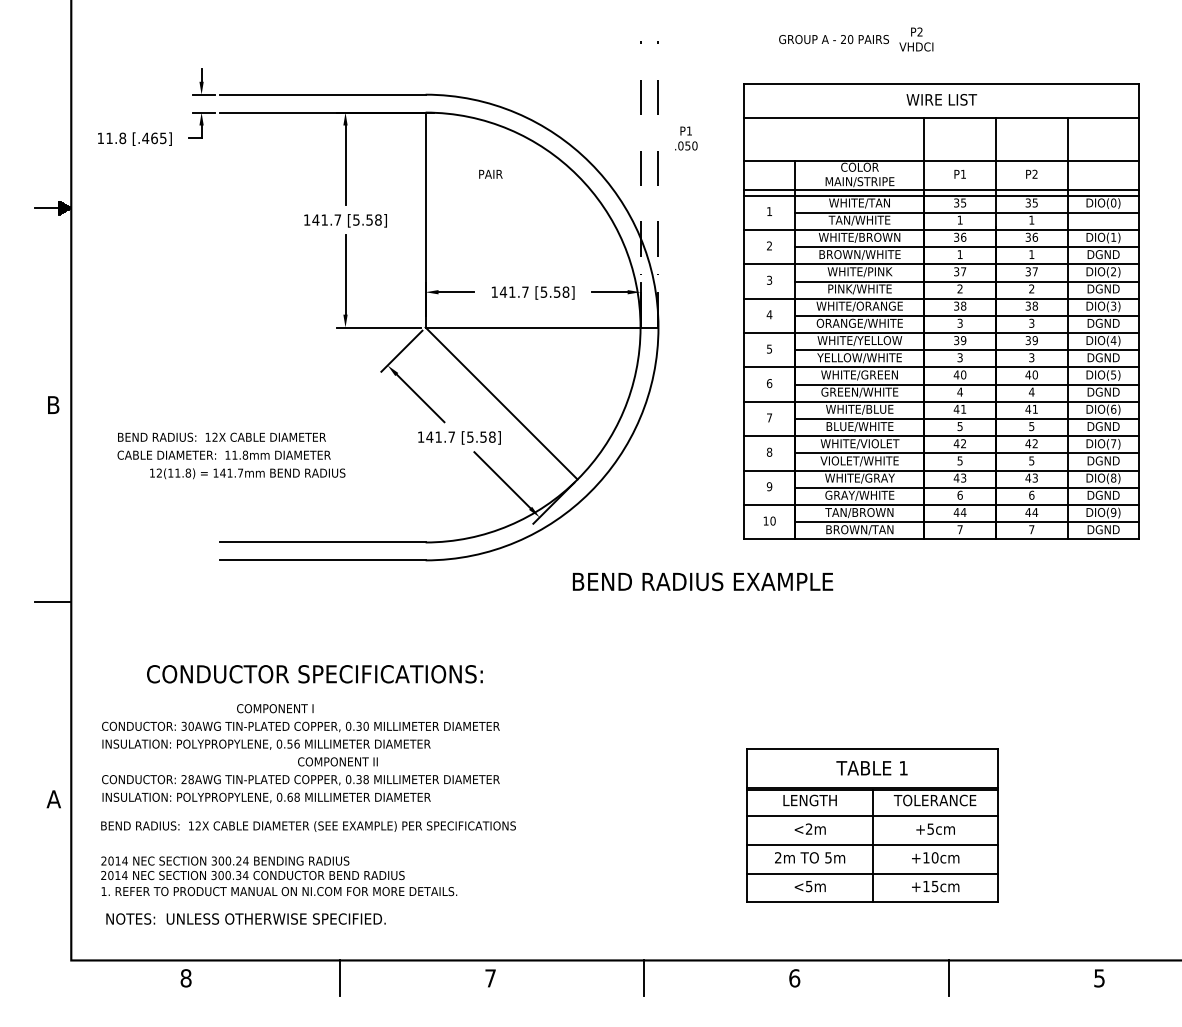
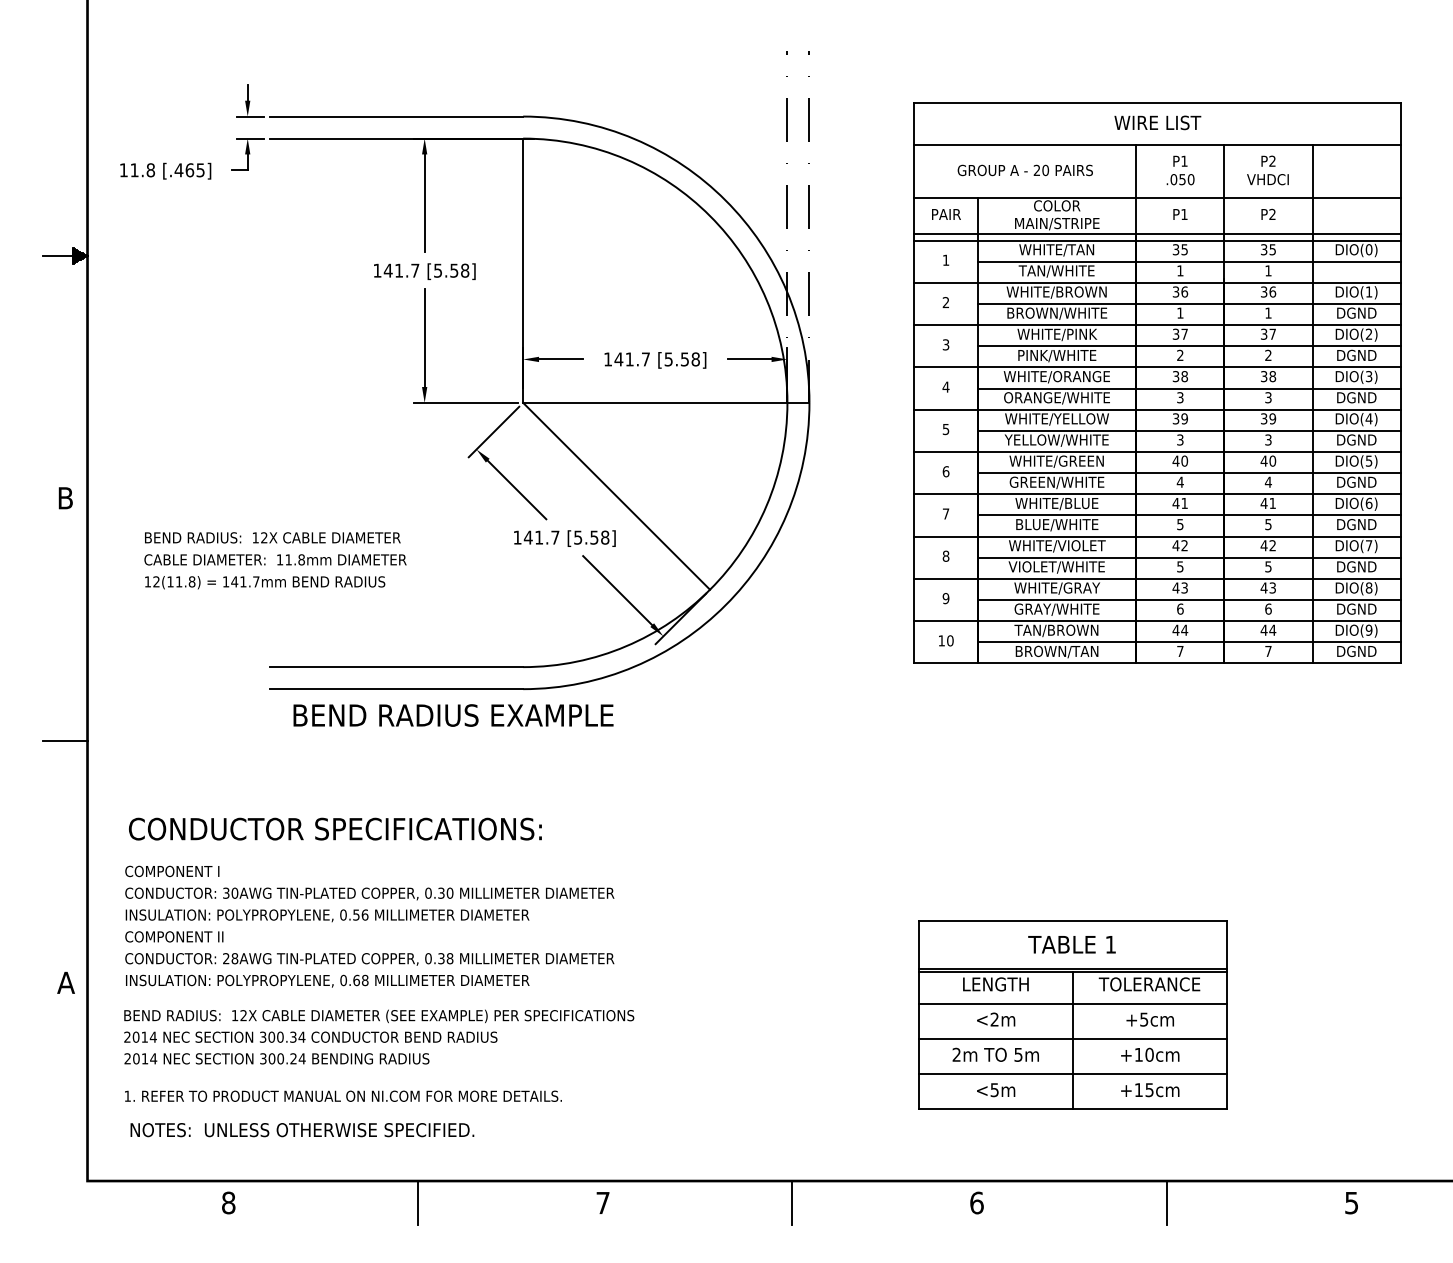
text: (833, 39) -> (1024, 170), moved
text: (916, 39) -> (1268, 170), moved
text: (686, 138) -> (1180, 170), moved
text: (490, 173) -> (945, 213), moved
text: (247, 473) -> (264, 582), moved
text: (703, 581) -> (454, 715), moved
text: (314, 674) -> (334, 829), moved
text: (275, 708) -> (172, 871), moved
text: (337, 761) -> (173, 936), moved
text: (252, 875) -> (310, 1037), moved

